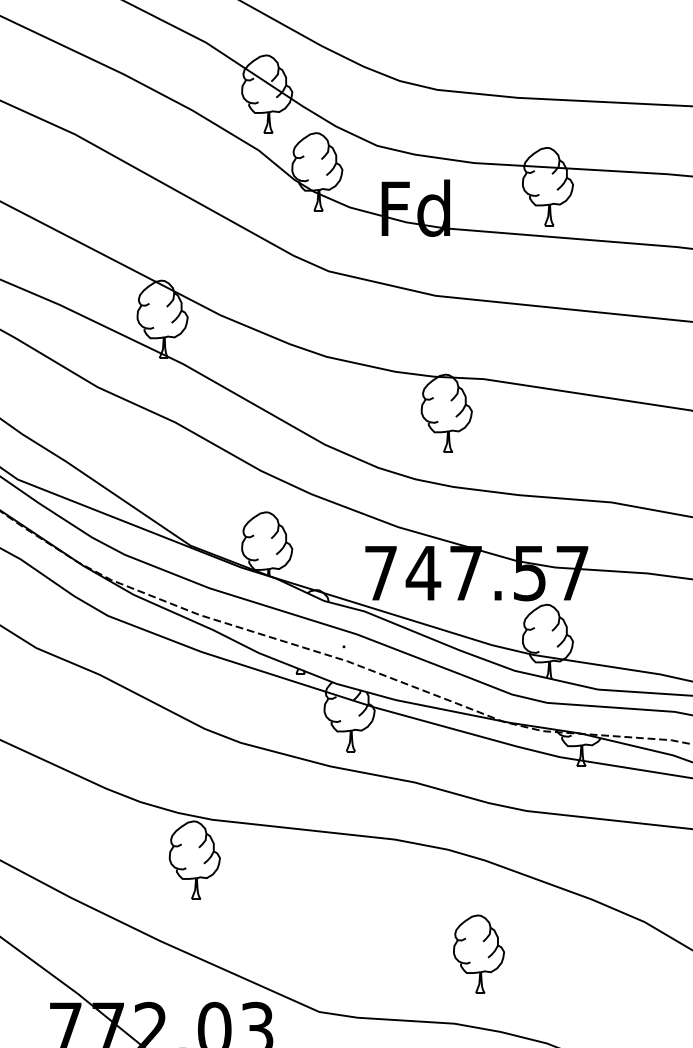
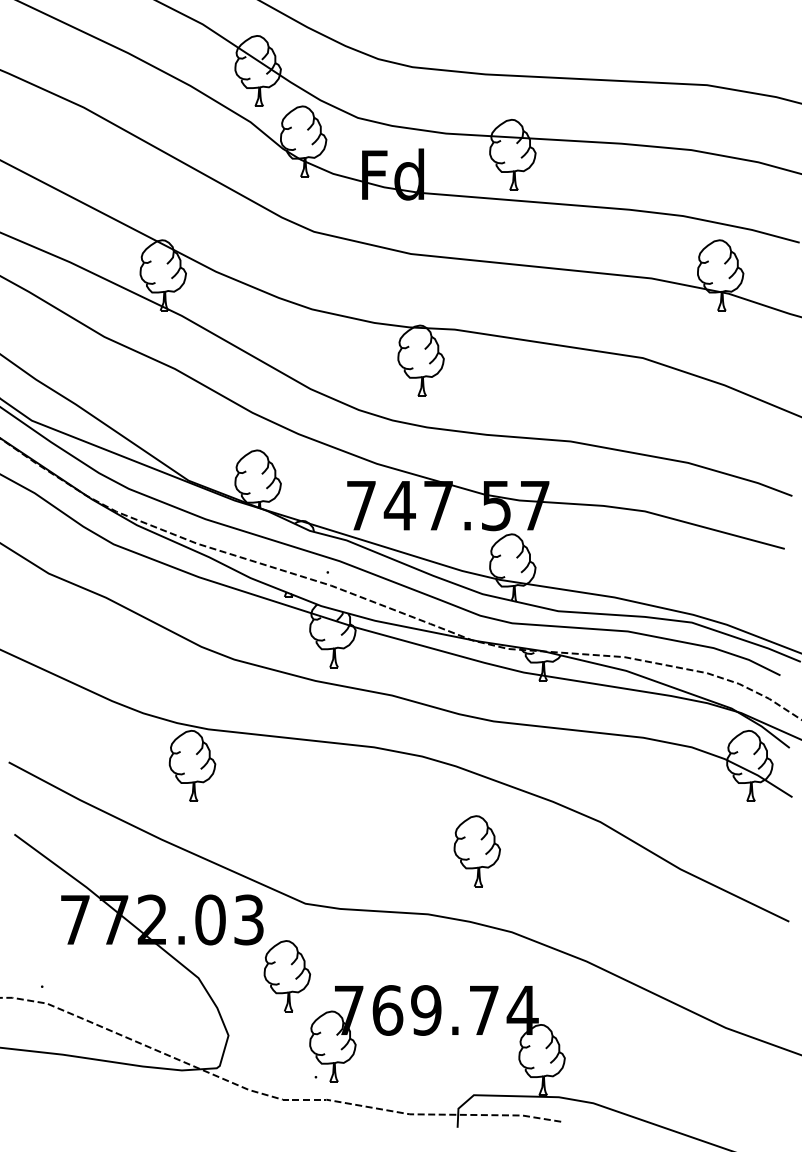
part: (478, 954) -> (476, 851), moved

